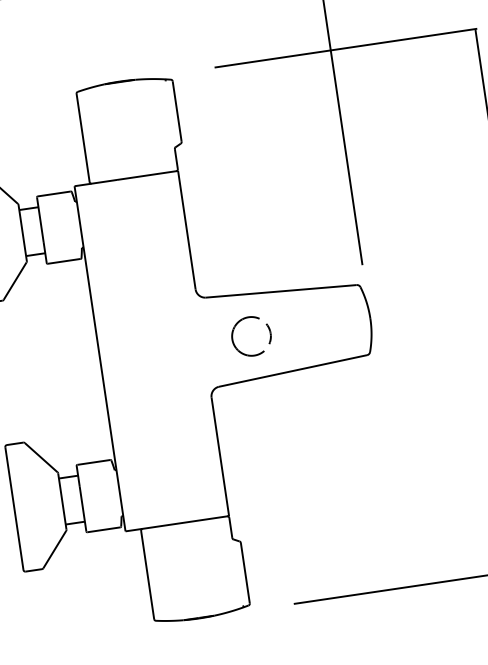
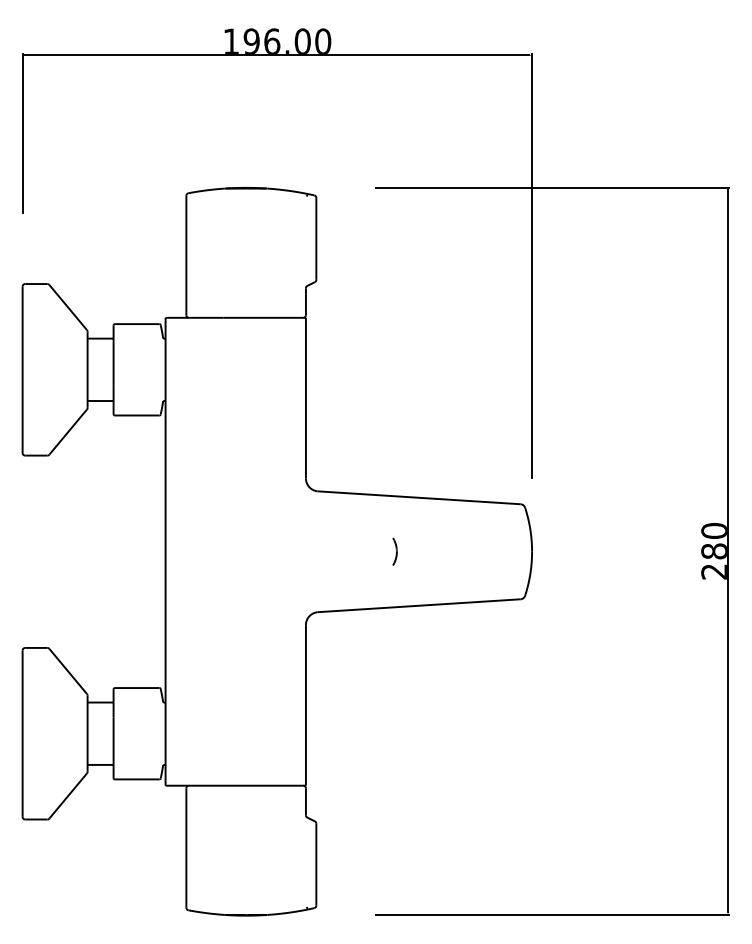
part: (233, 335) -> (346, 547), removed

